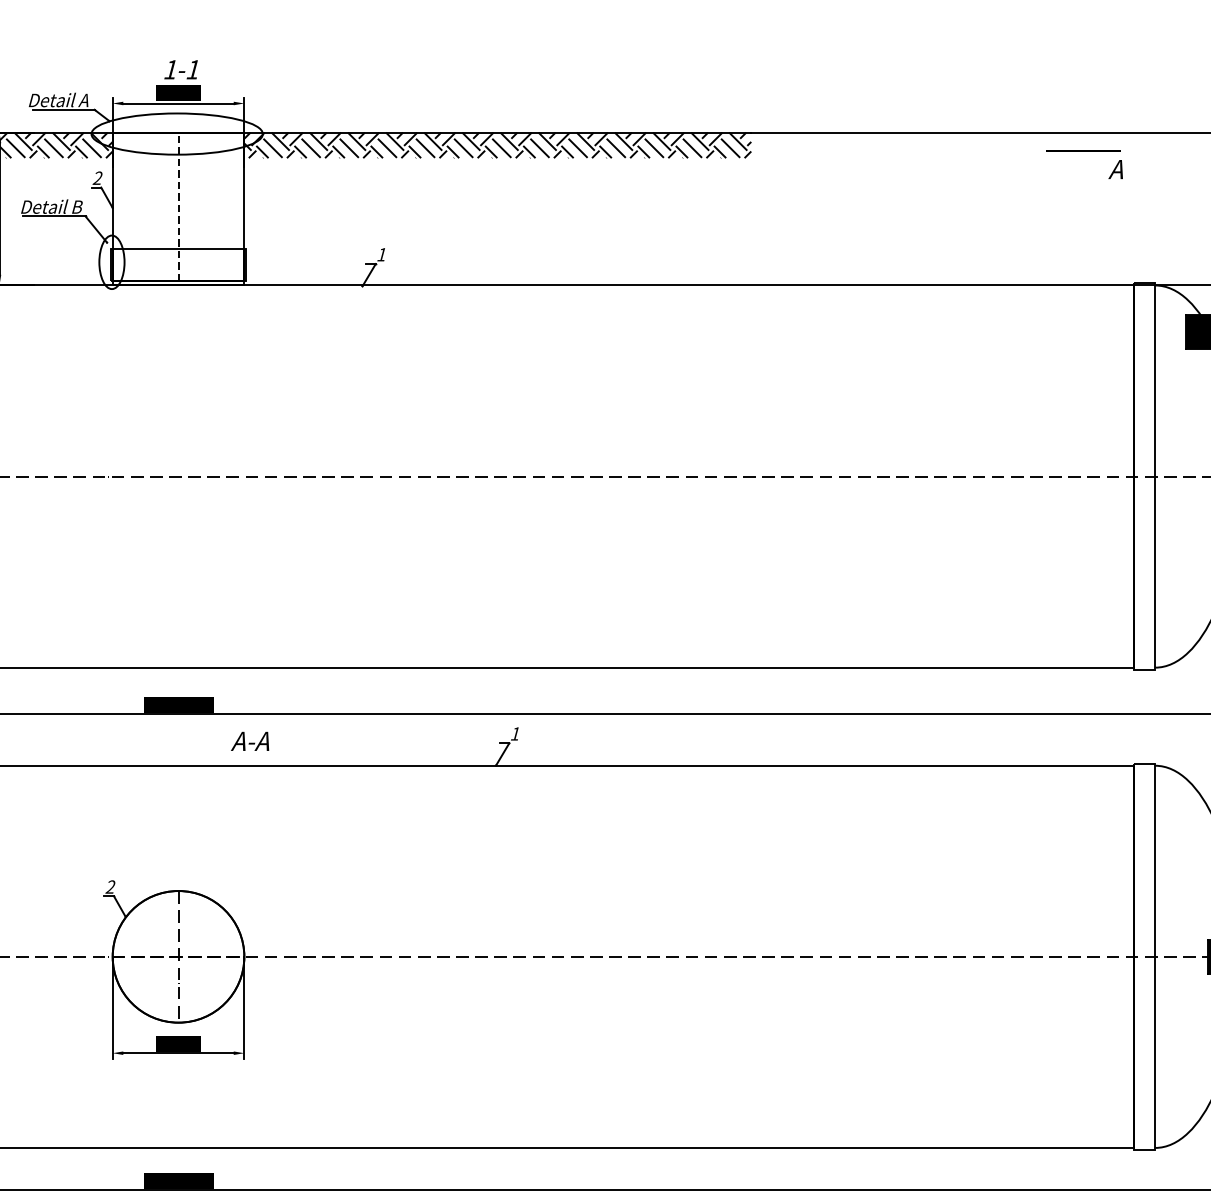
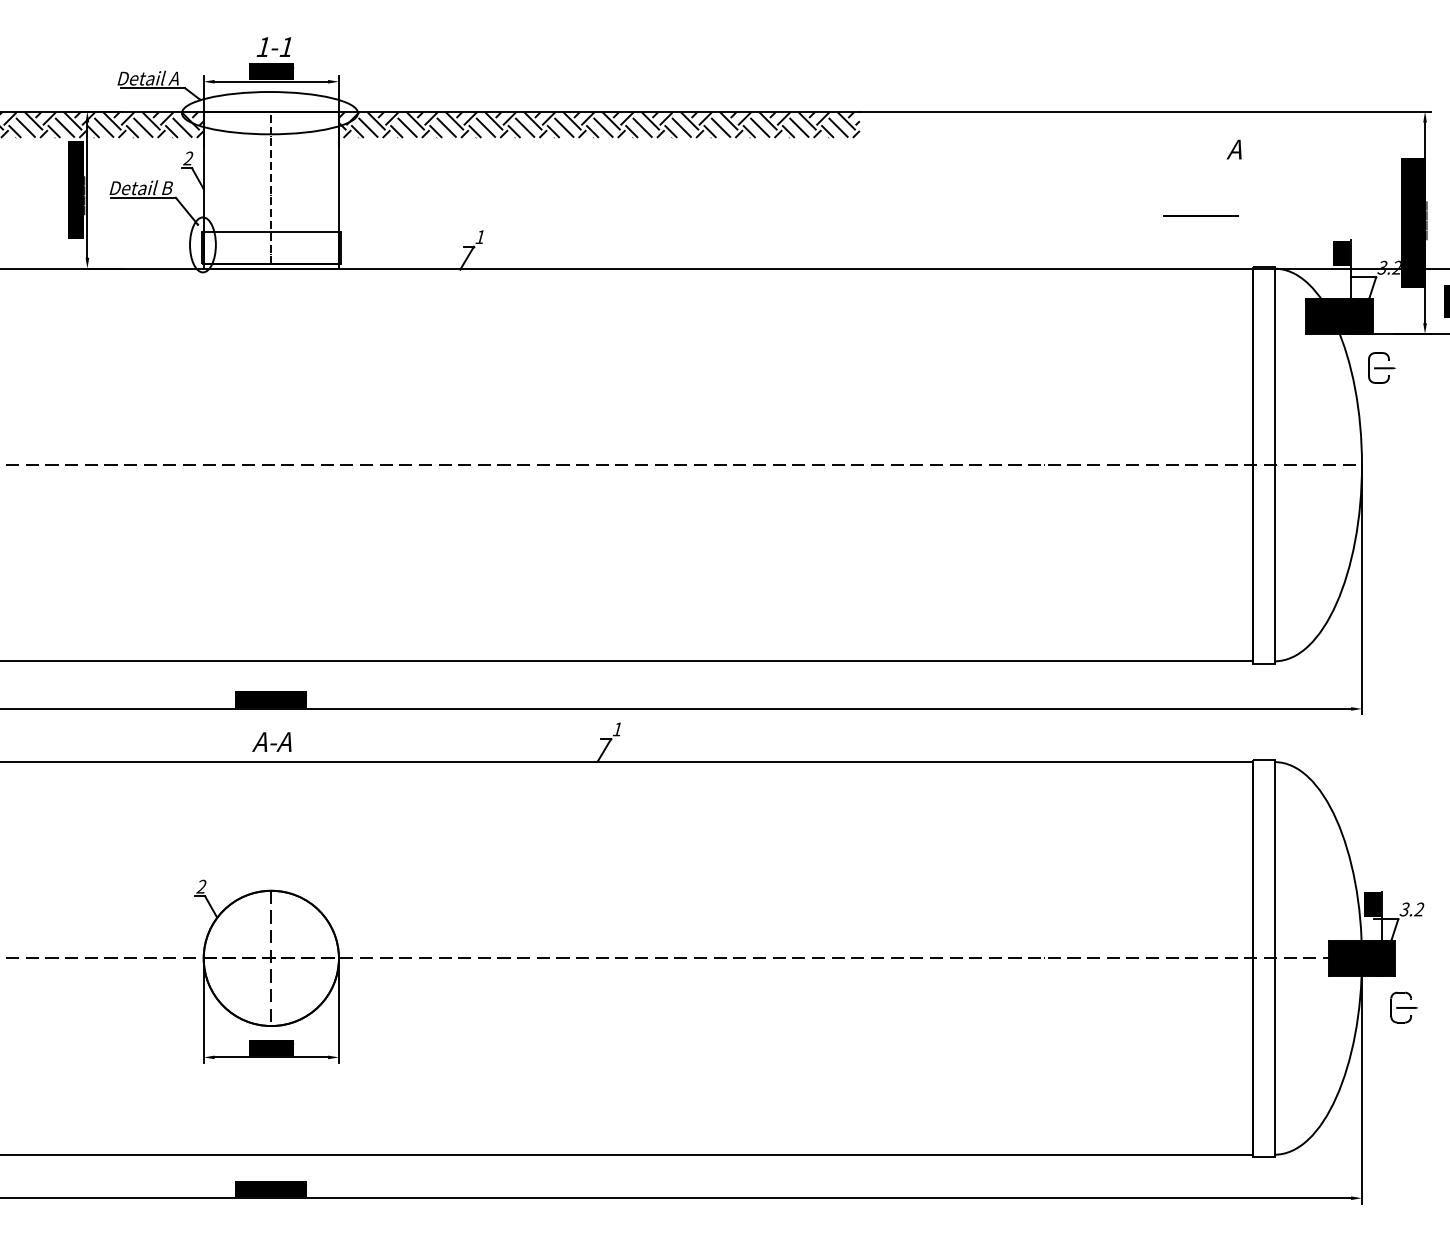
line: (1082, 149) -> (1200, 215), moved
text: (249, 740) -> (271, 741), moved

